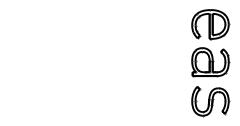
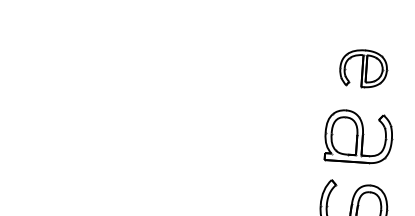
part: (210, 24) -> (363, 68), size x0.7

